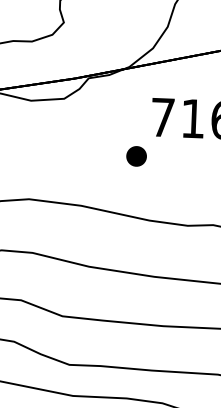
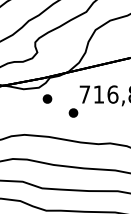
part: (81, 122) -> (47, 98), added

